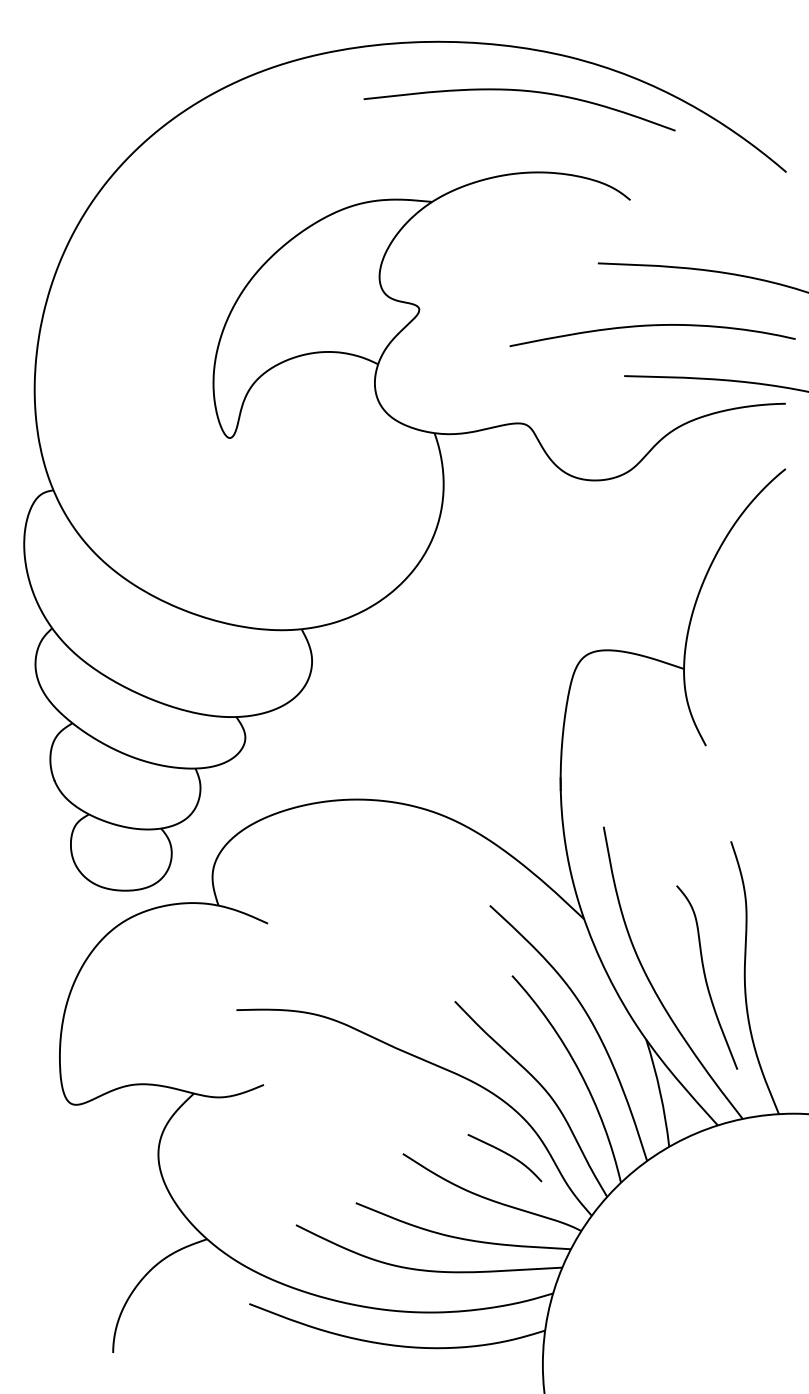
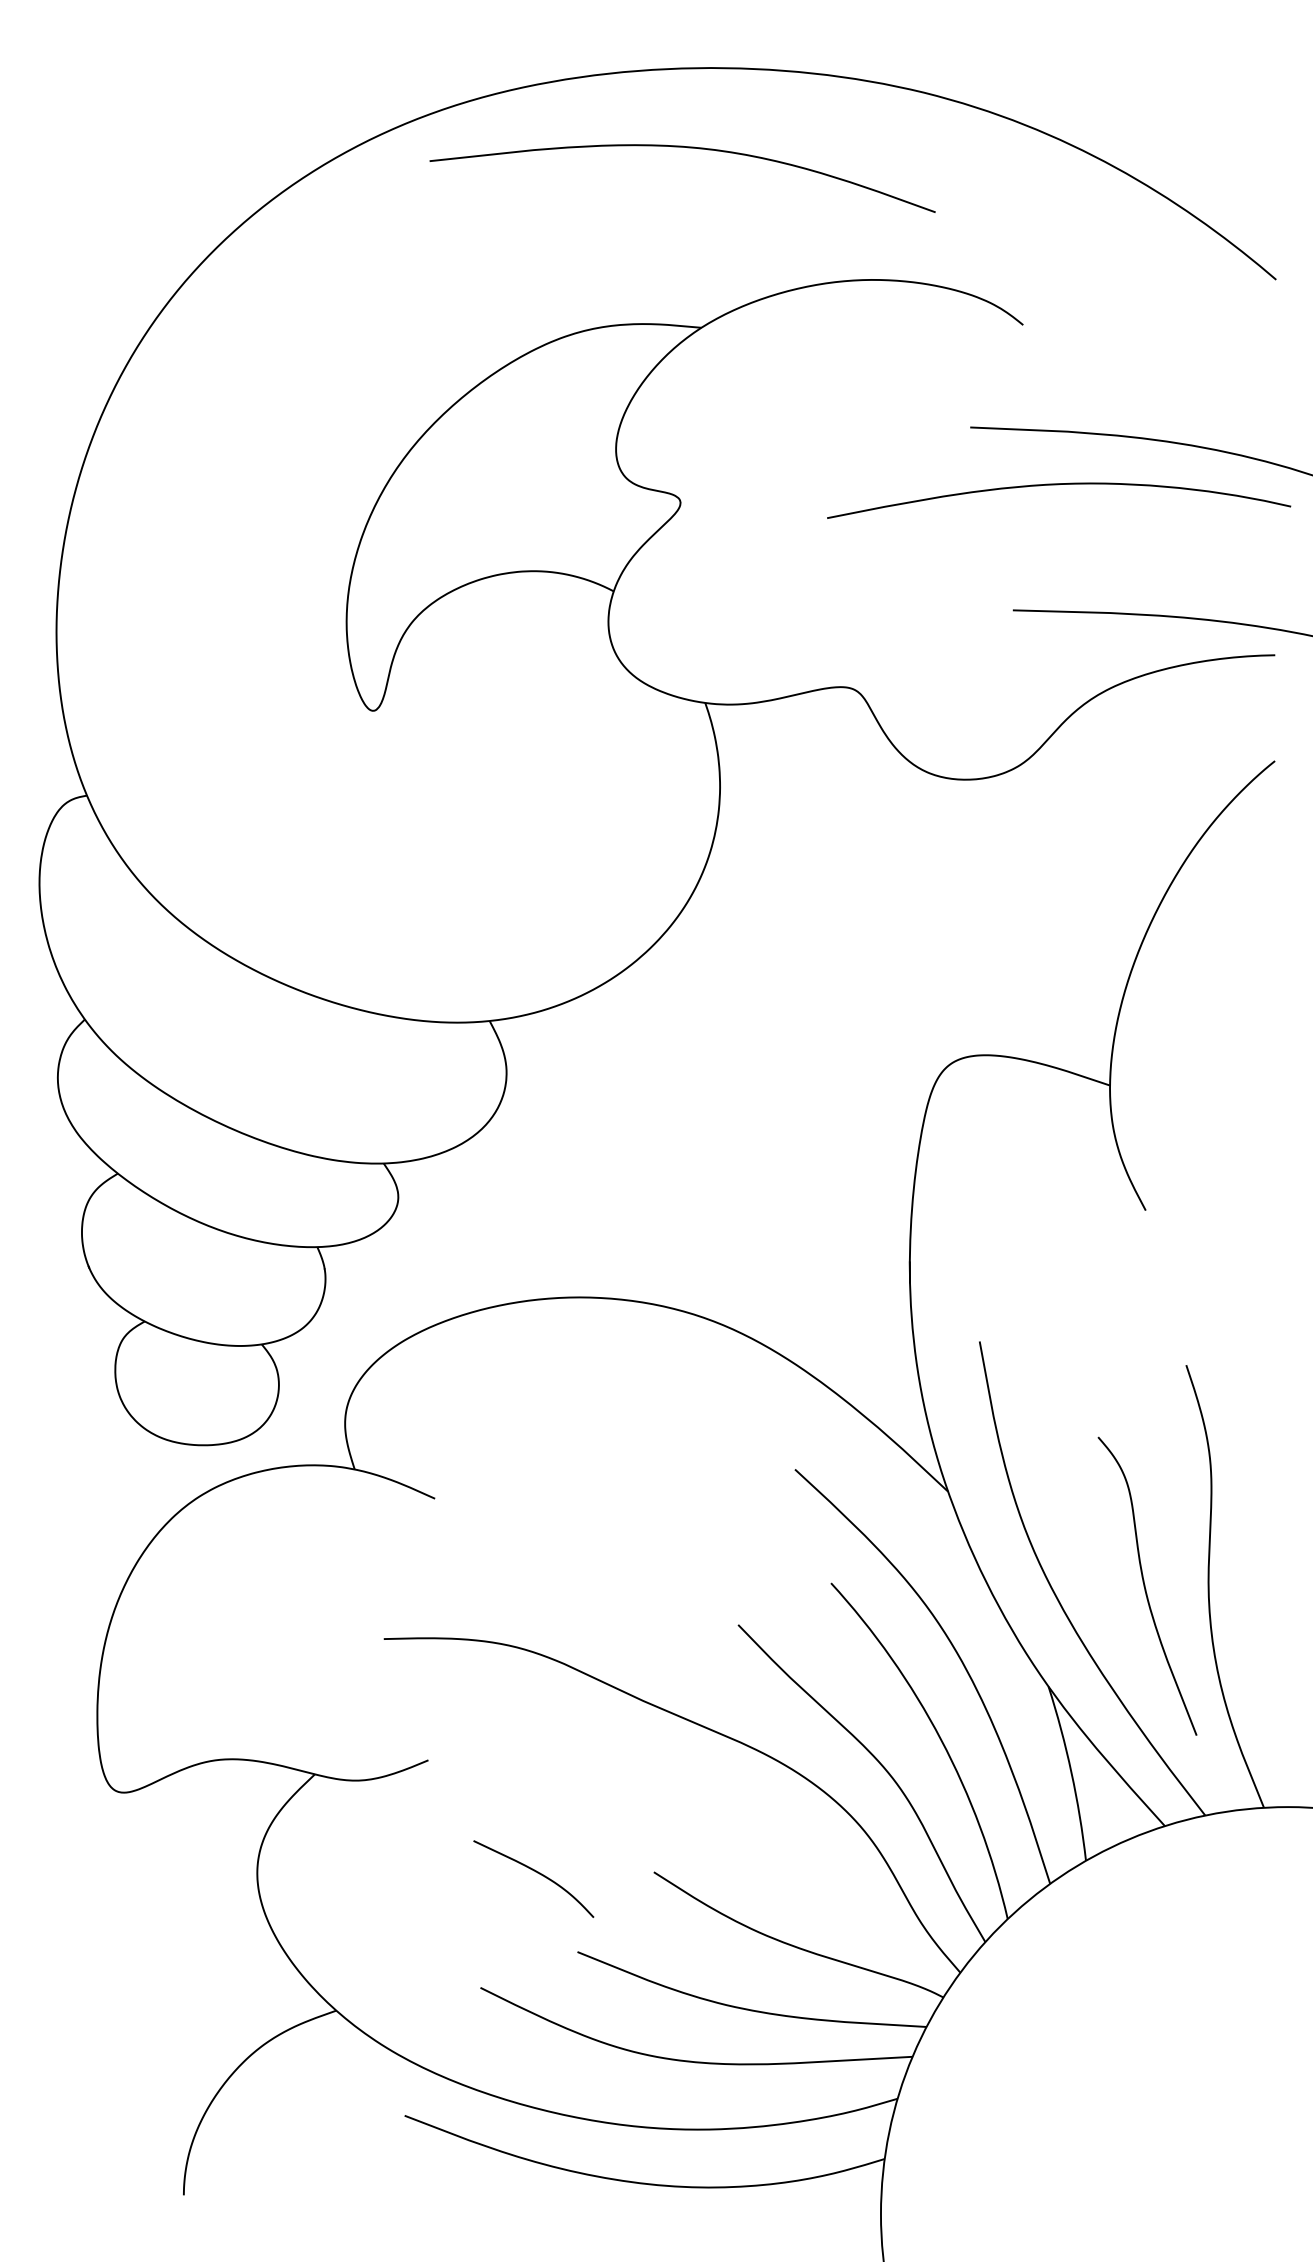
curve: (519, 91) -> (682, 148), moved
curve: (652, 326) -> (1058, 486), moved
curve: (506, 1154) -> (536, 1873), moved

